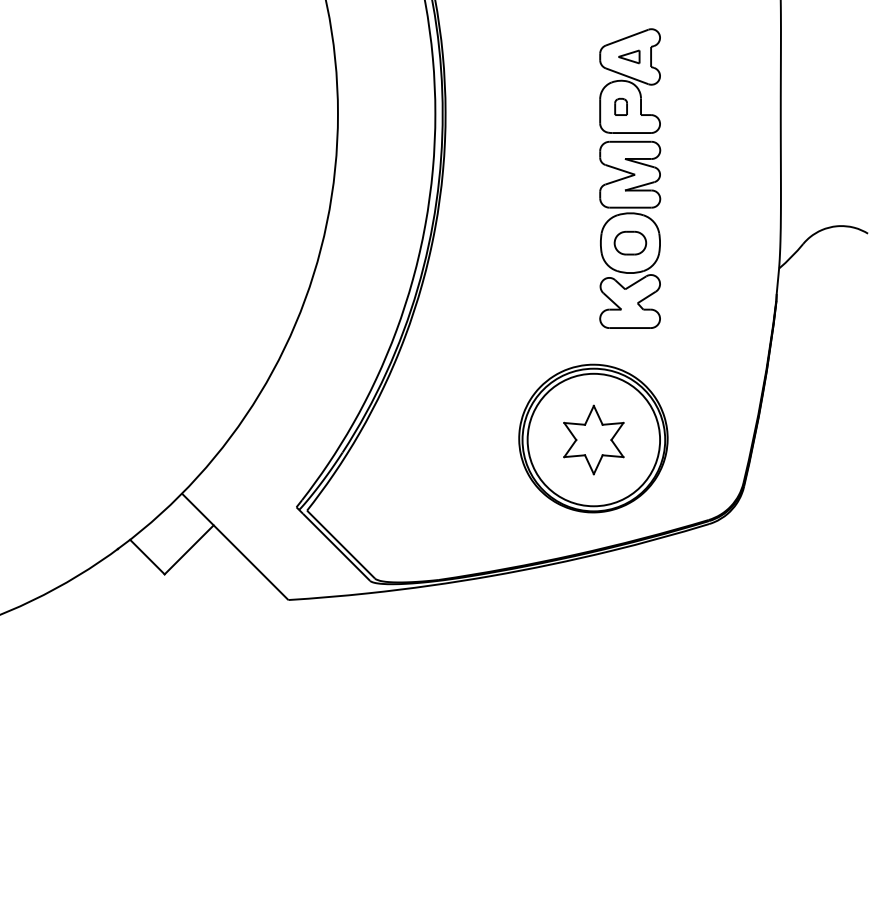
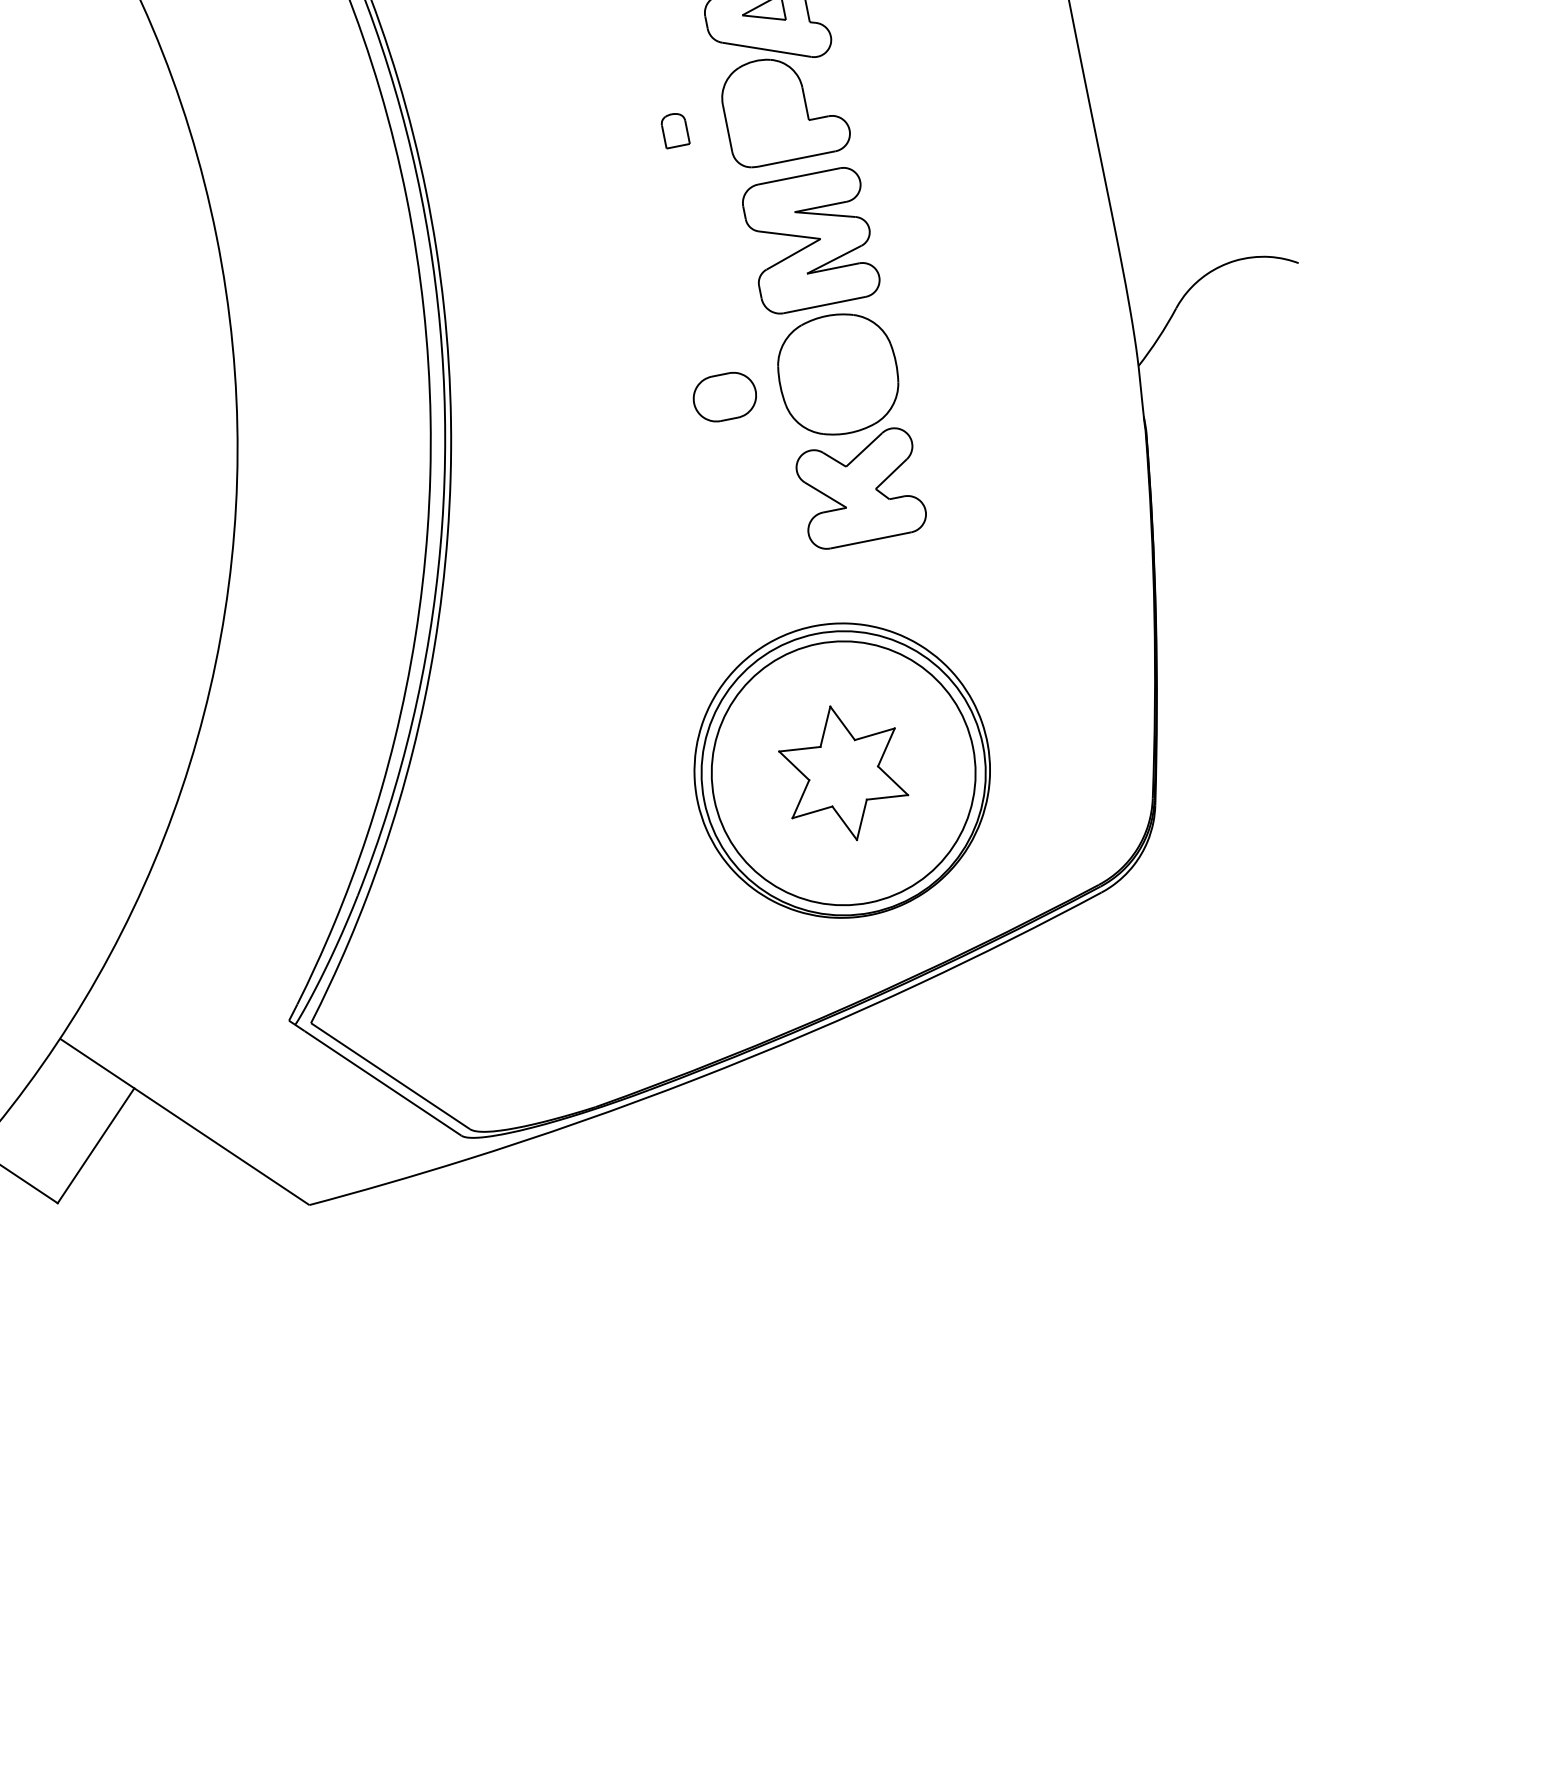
part: (620, 106) -> (673, 129), moved
part: (630, 242) -> (724, 395), moved

